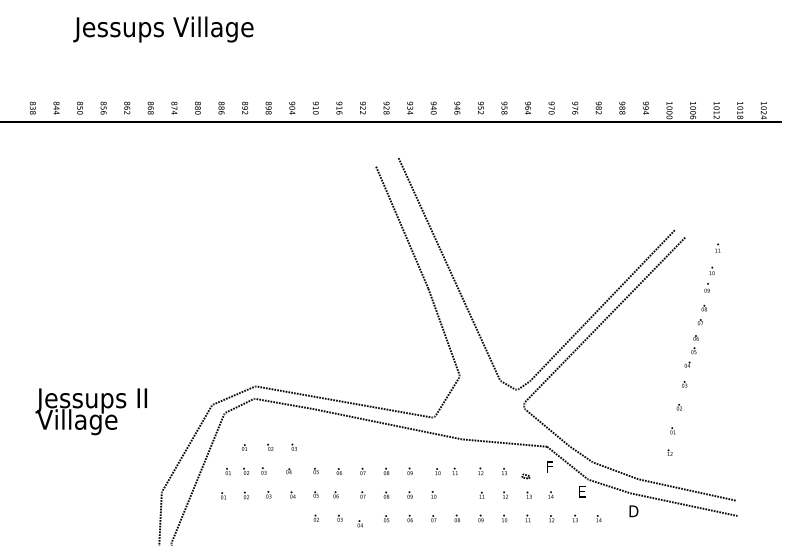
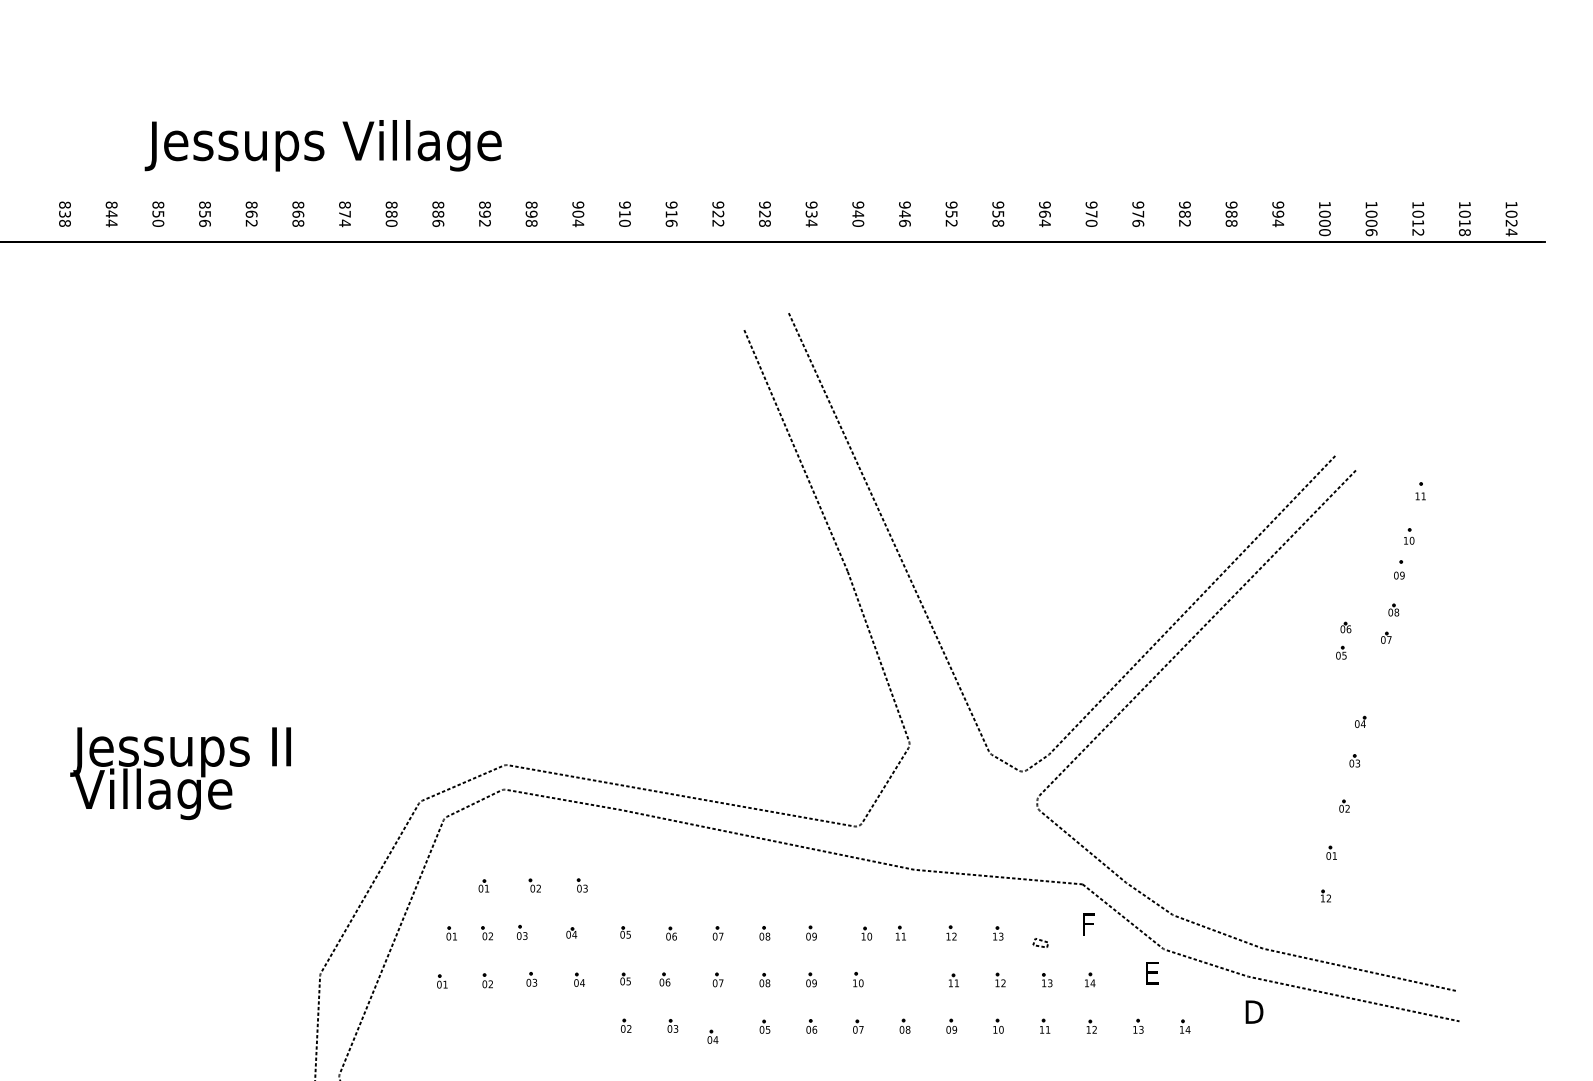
text: (163, 29) -> (323, 145), moved
text: (694, 344) -> (1342, 640), moved
text: (90, 411) -> (179, 773), moved

